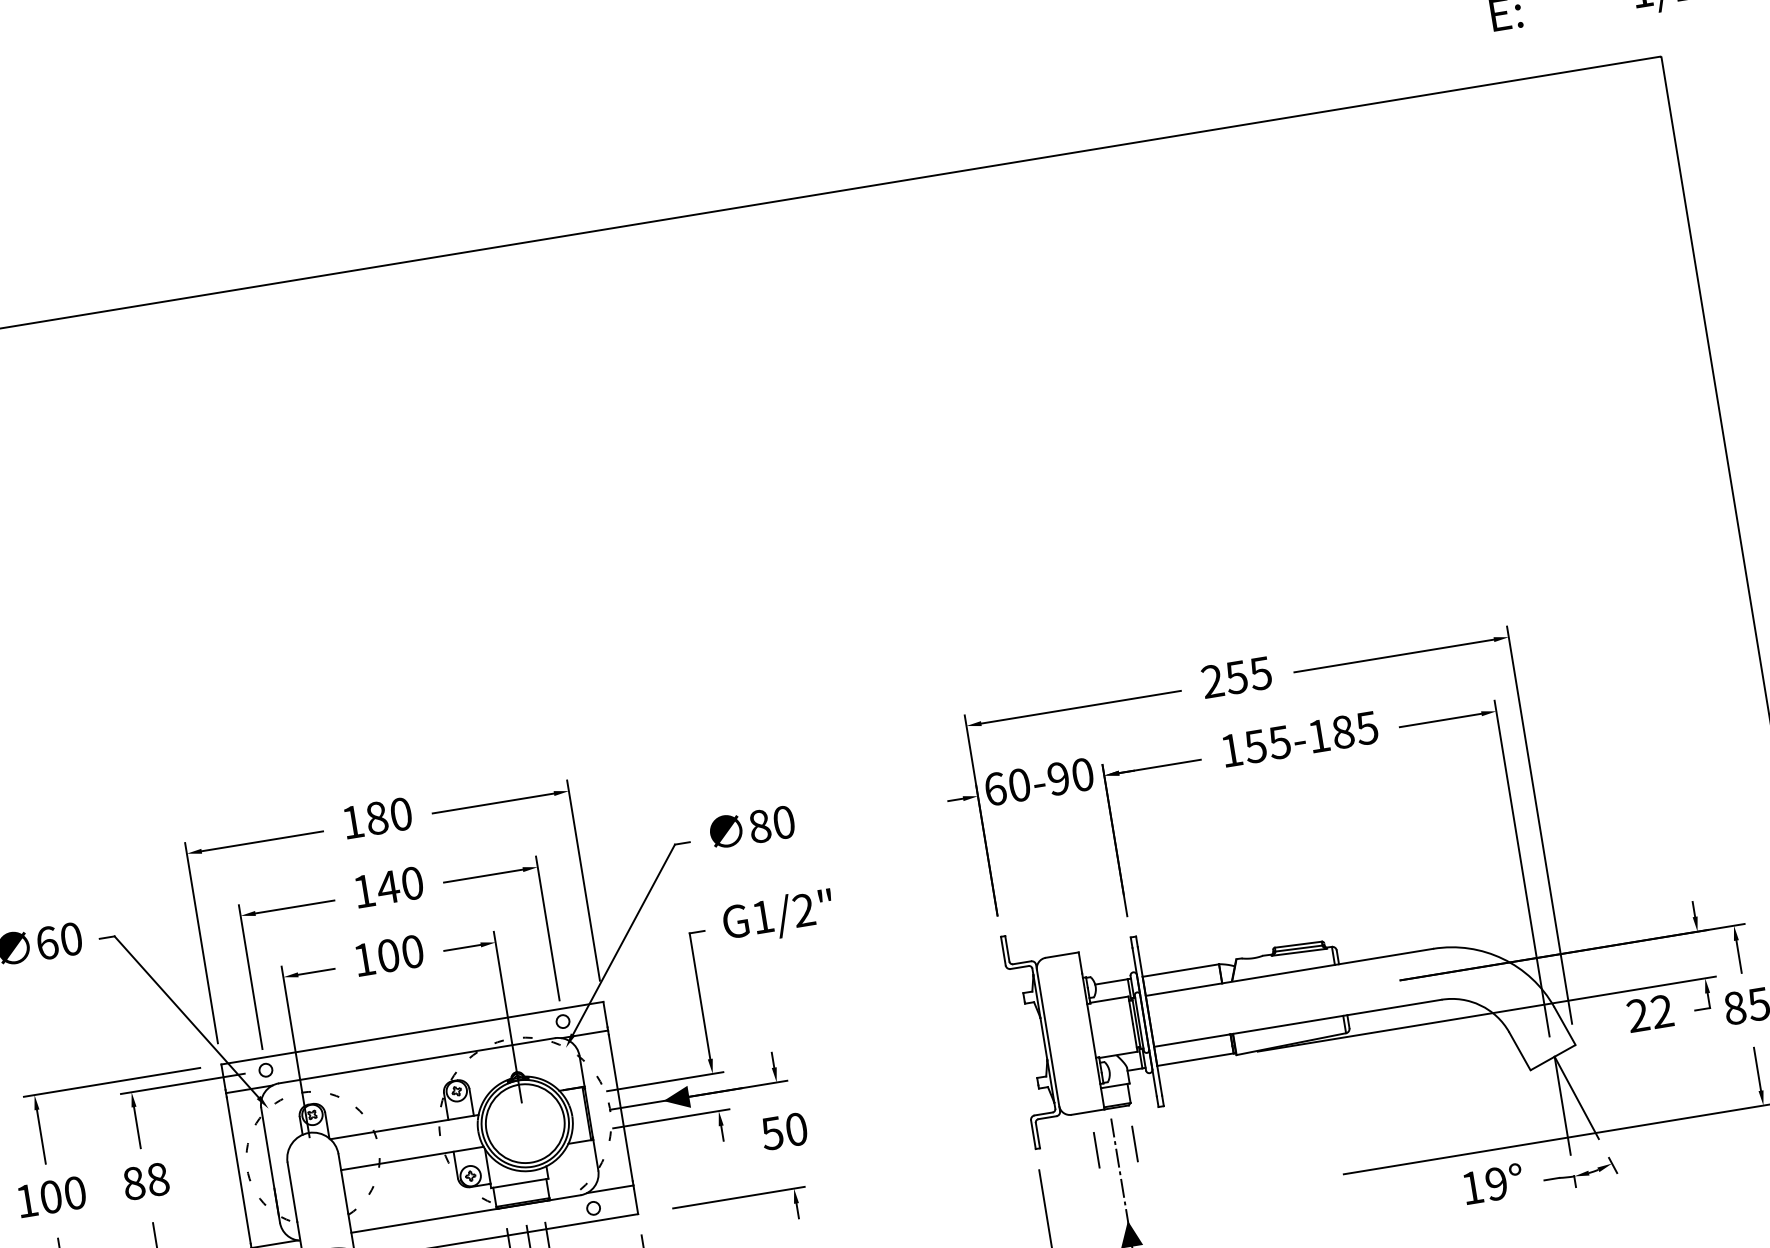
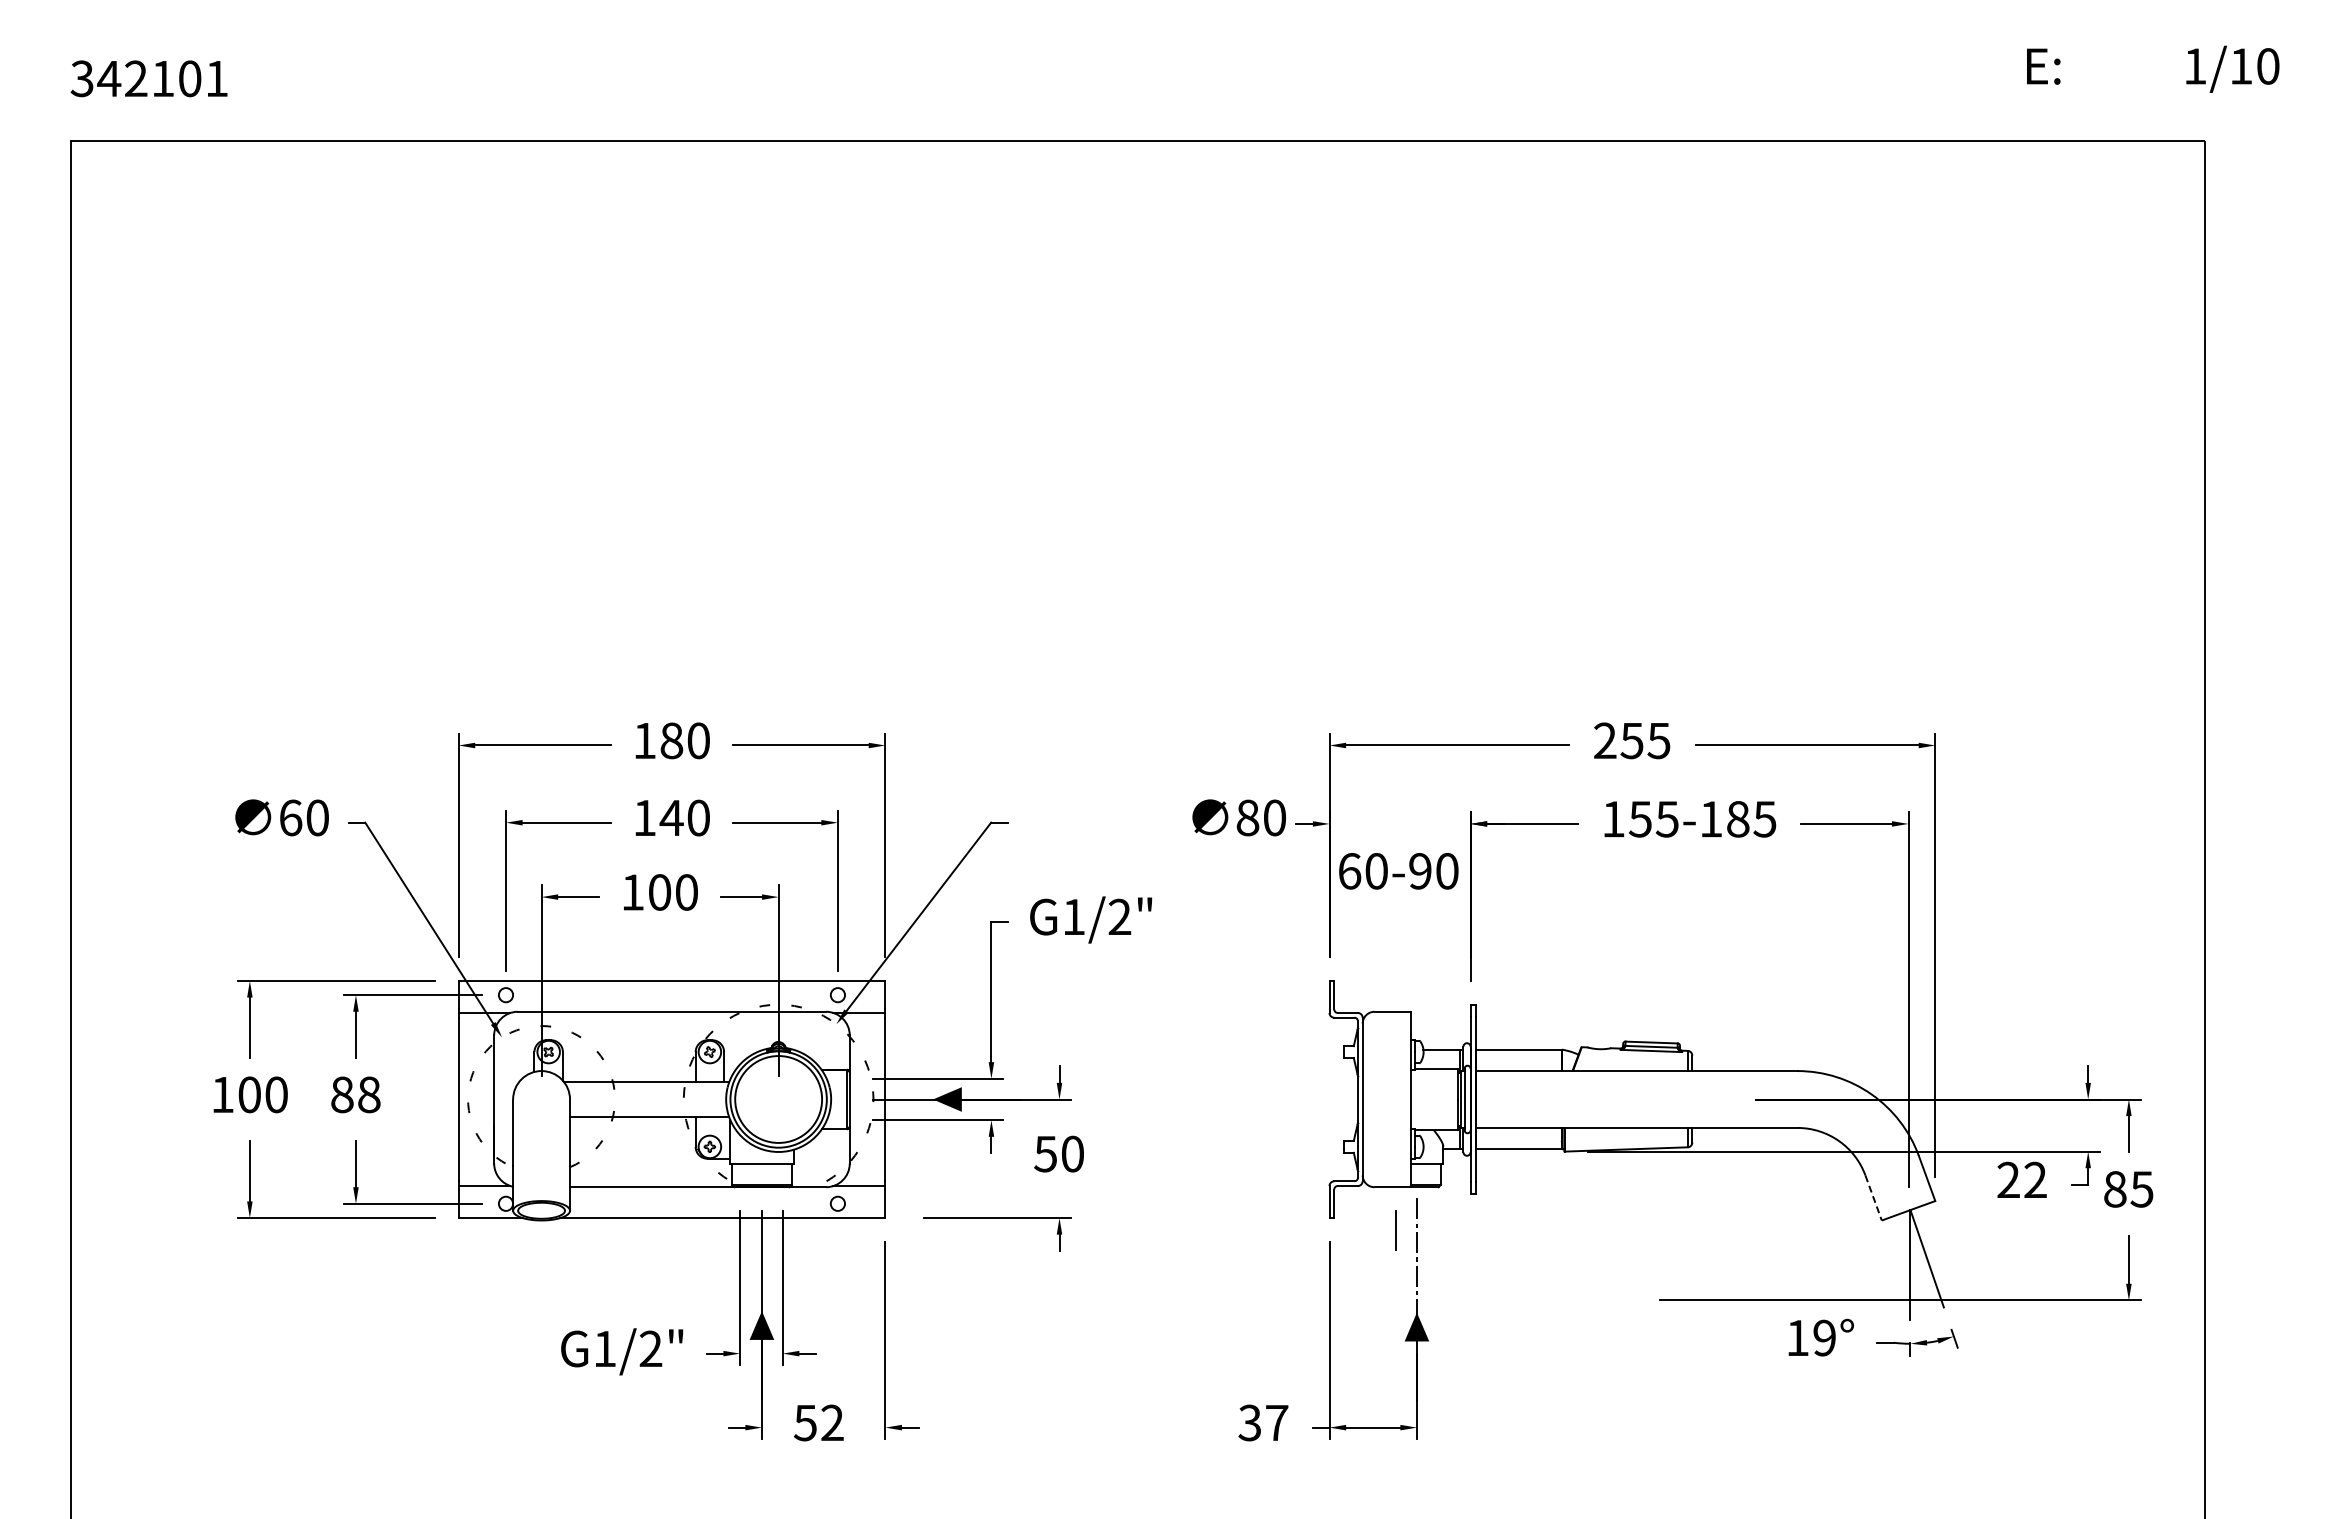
text: (1039, 782) -> (1398, 871), moved
text: (751, 827) -> (1238, 817), moved
line: (1519, 1051) -> (1873, 1198), solid -> dashed
line: (1135, 1143) -> (1438, 1229), removed

